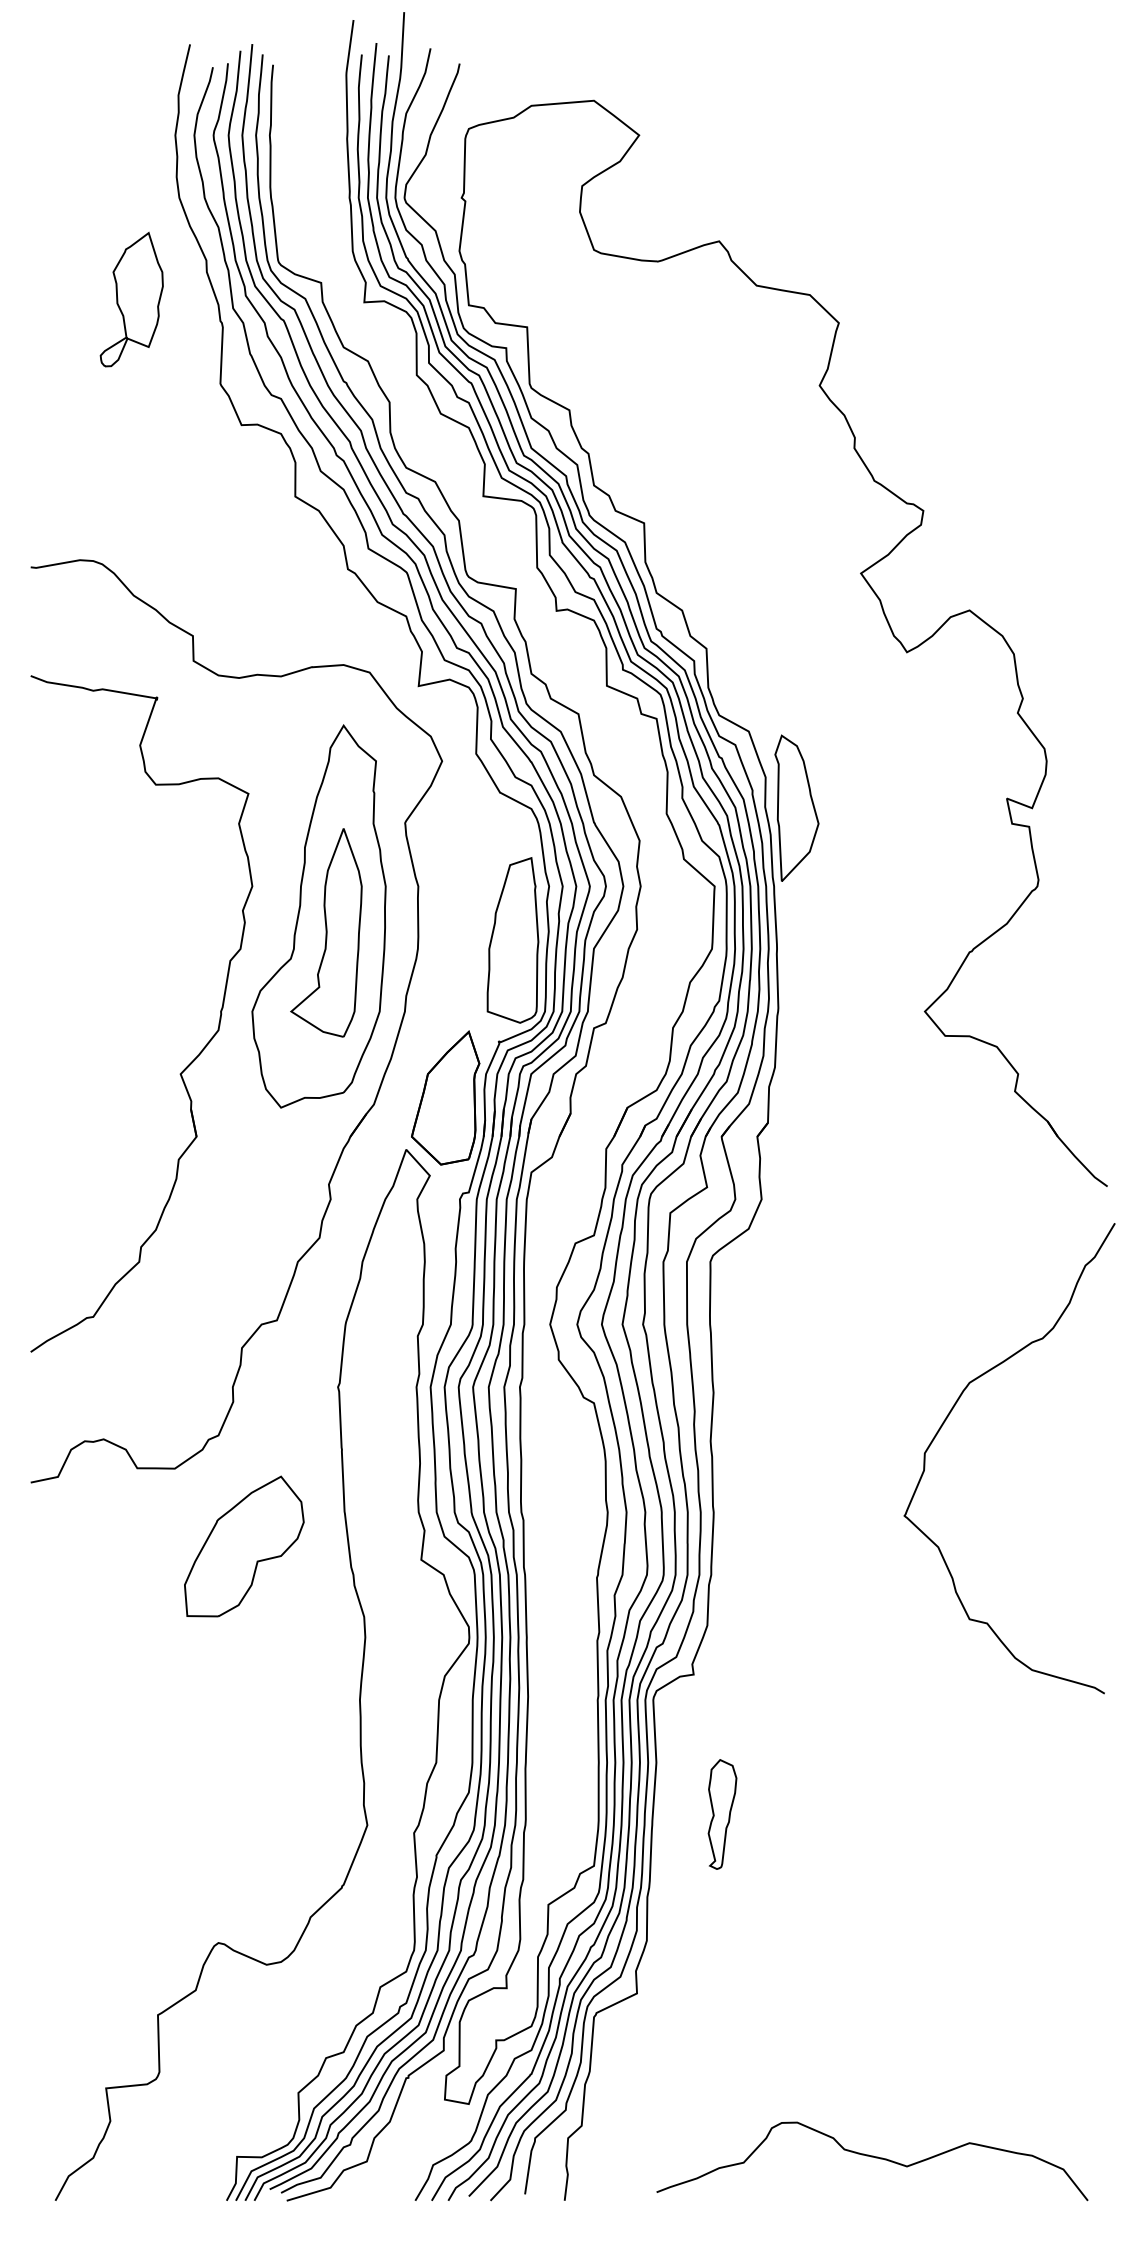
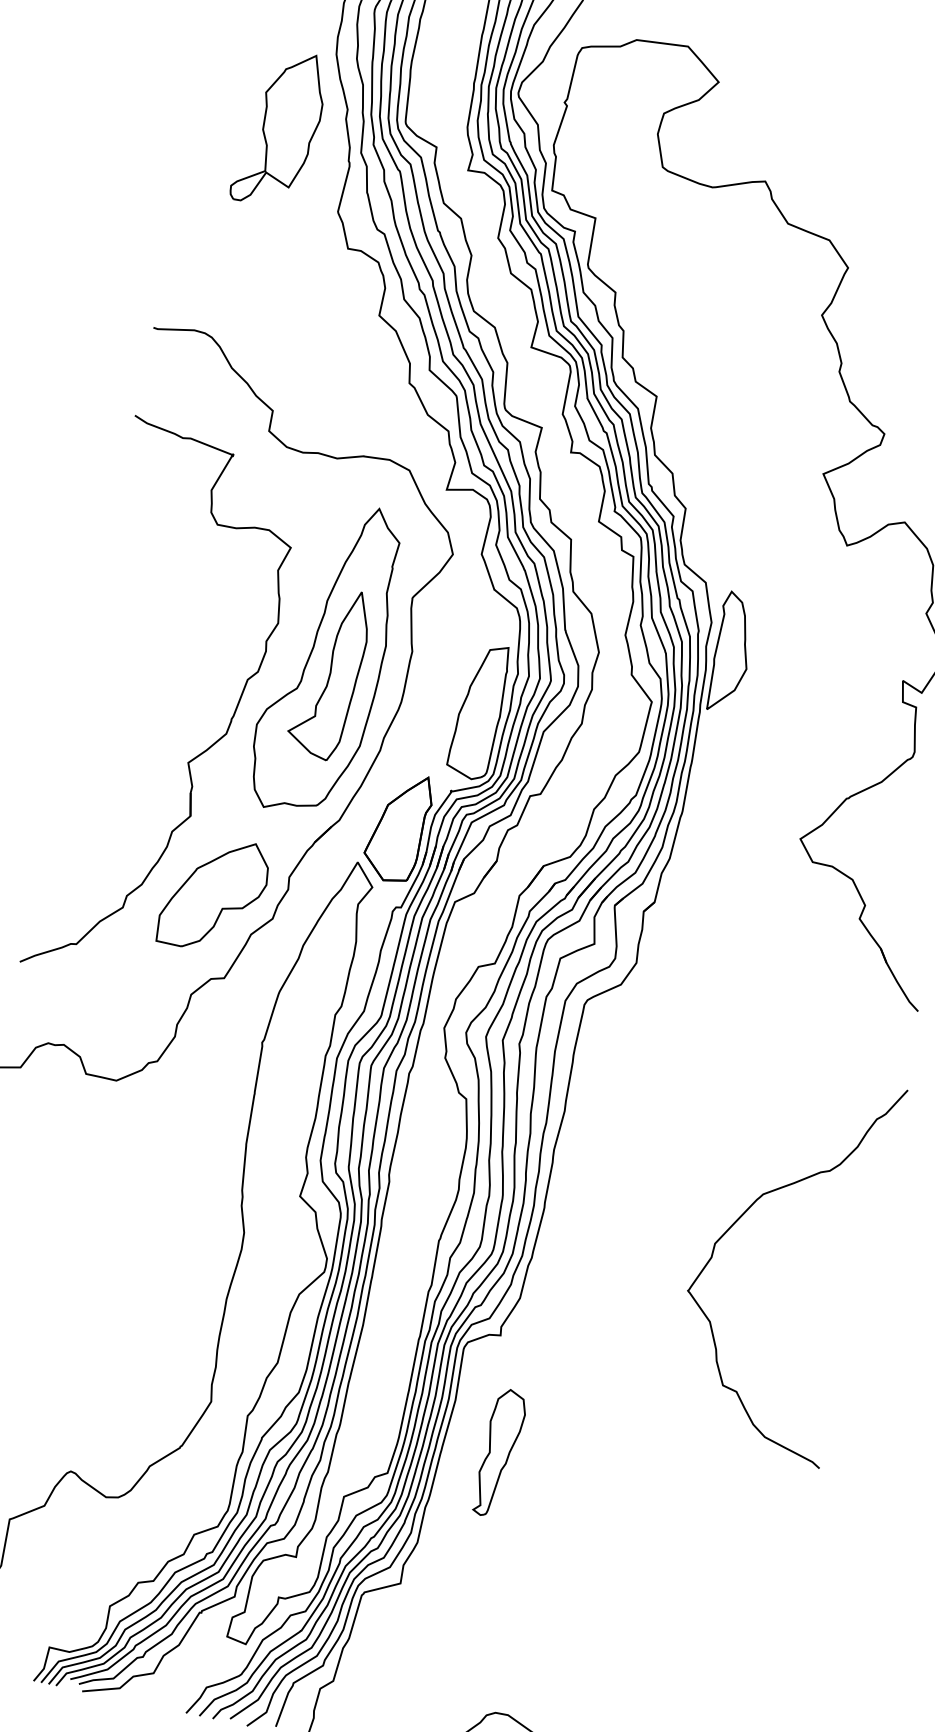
part: (131, 299) -> (280, 128), size x1.43
curve: (946, 1420) -> (738, 1220), moved
part: (244, 1546) -> (214, 894), moved
part: (722, 1814) -> (500, 1453), size x1.43

